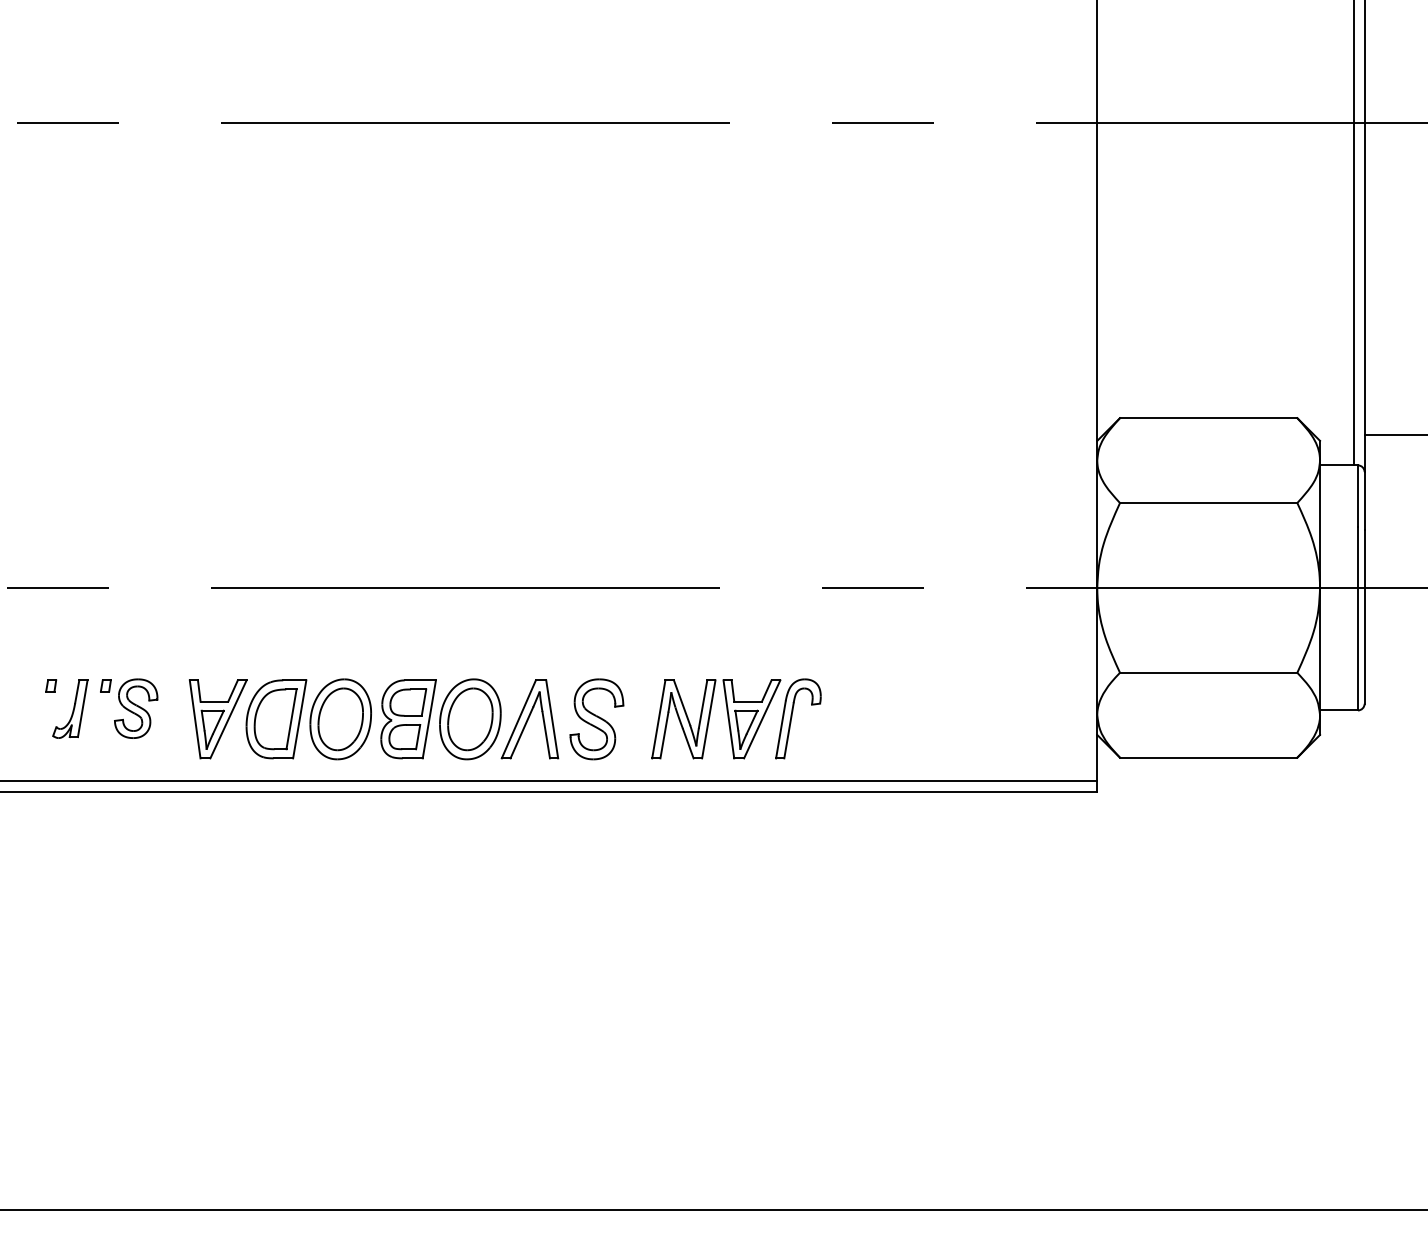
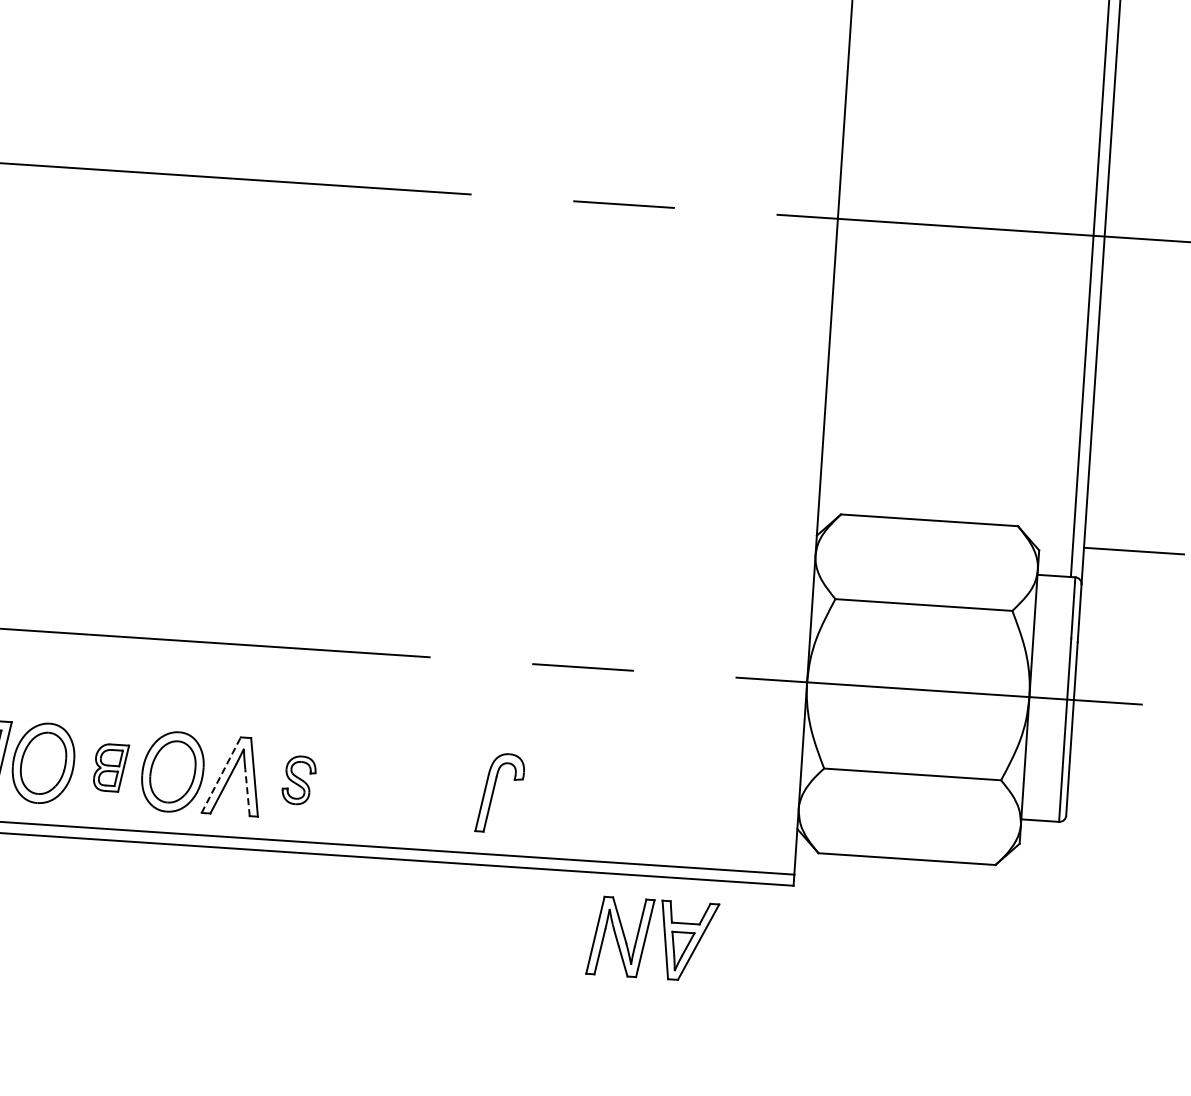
part: (710, 716) -> (647, 935), moved
part: (408, 719) -> (111, 767), size x0.6
line: (518, 719) -> (220, 775), solid -> dashed
part: (596, 719) -> (298, 780), size x0.6
line: (546, 735) -> (247, 793), solid -> dashed

